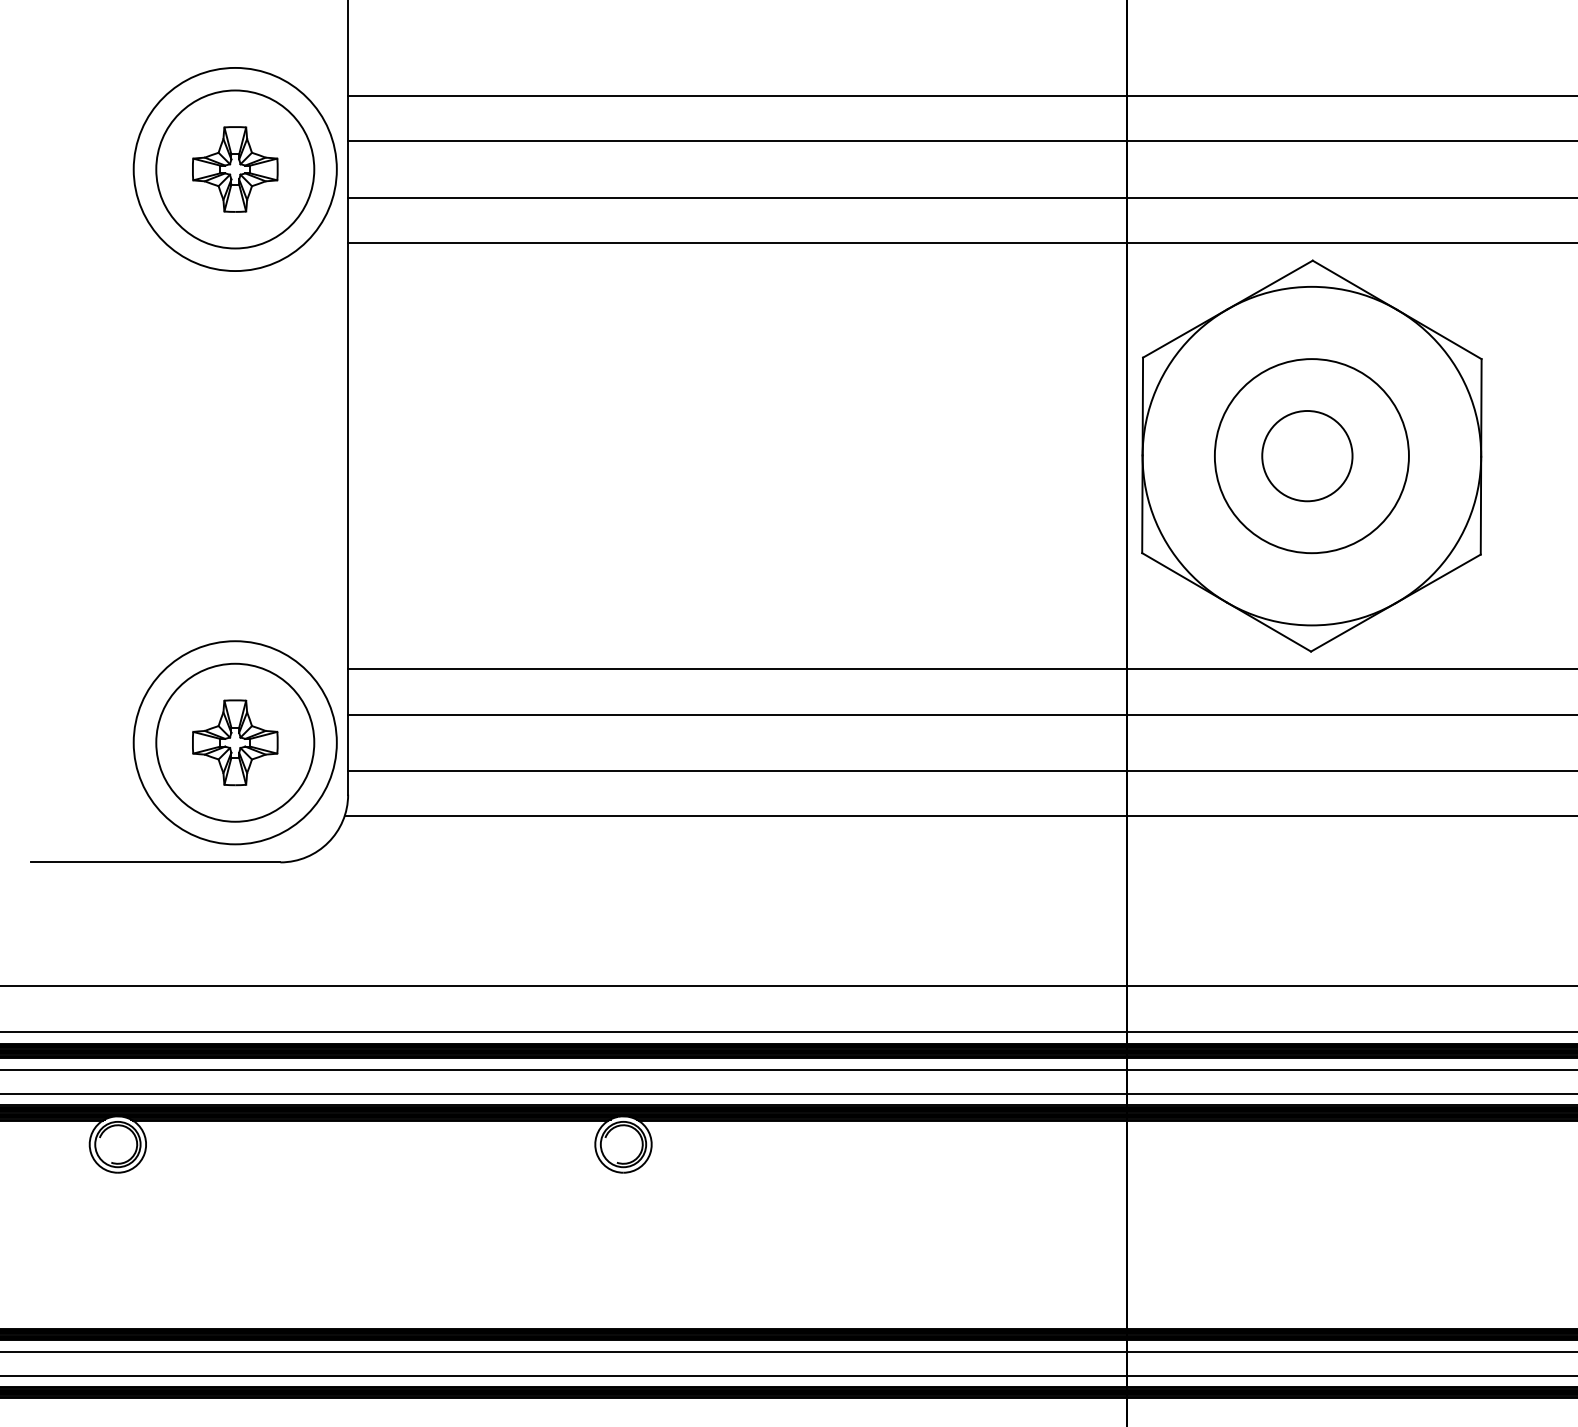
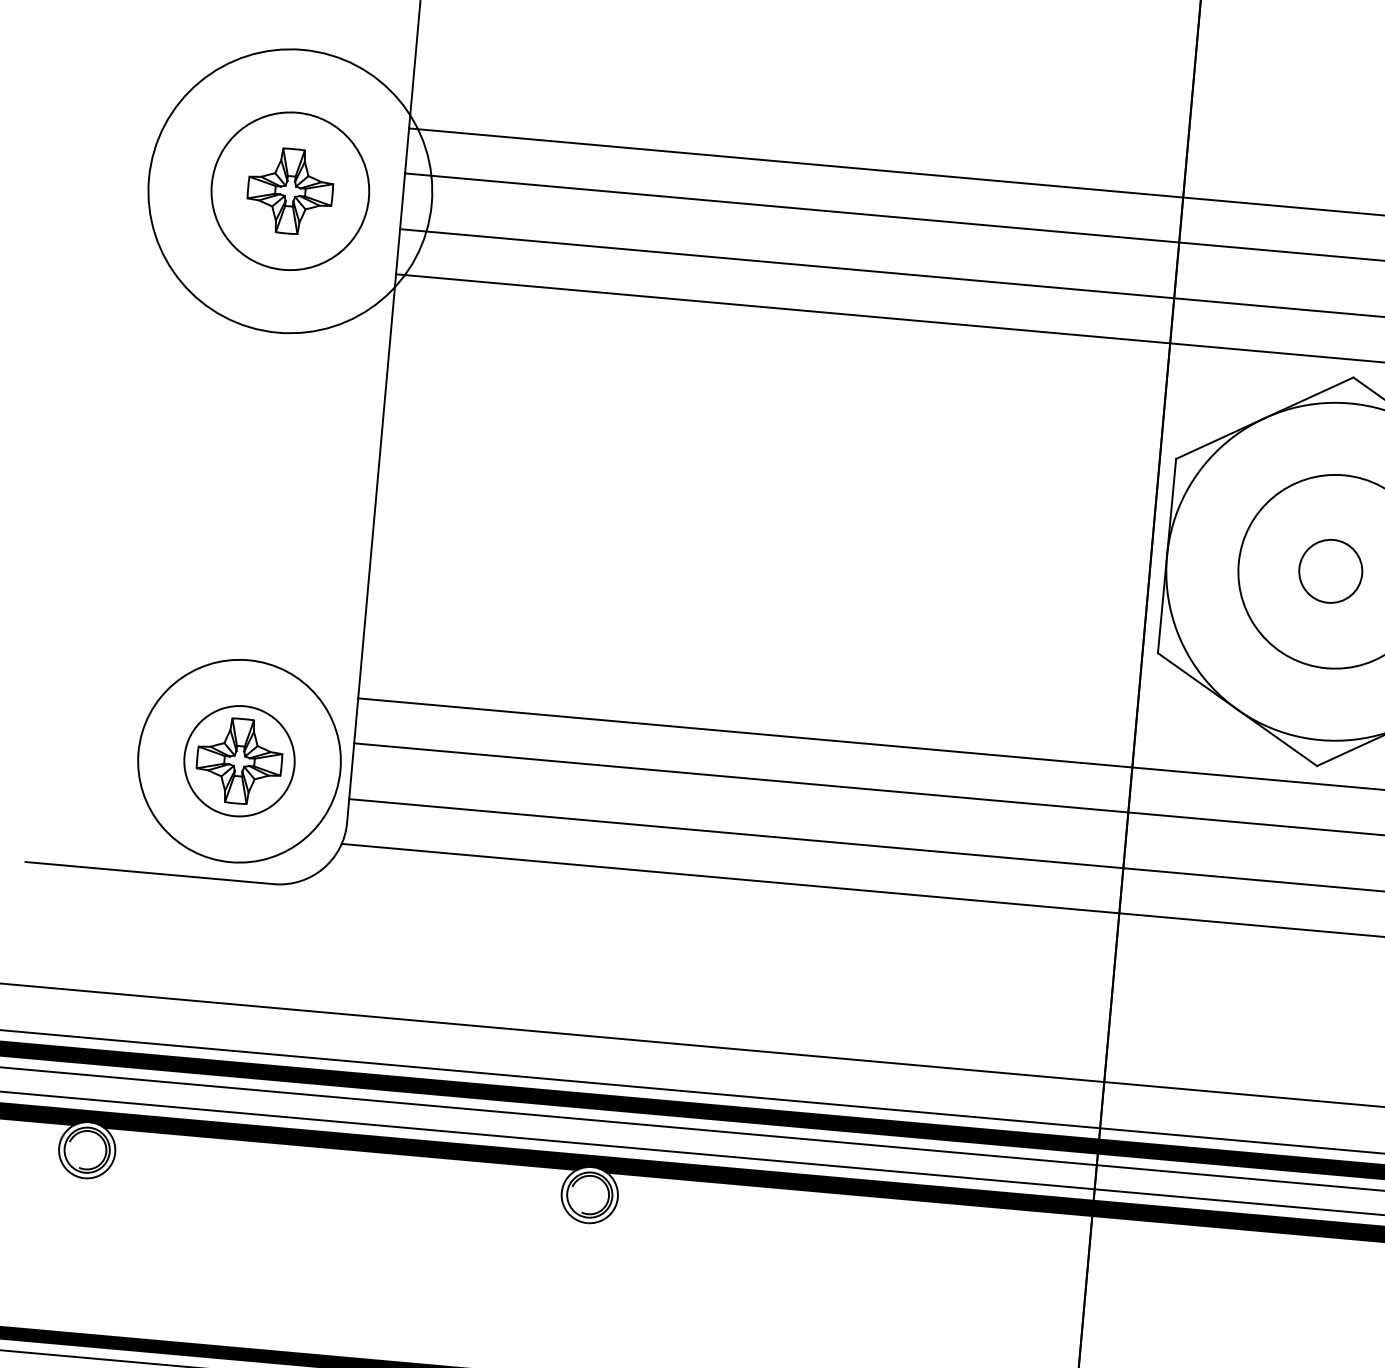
circle: (234, 169) -> (289, 191), size x1.4
circle: (1307, 456) -> (1330, 571), size x0.7
circle: (235, 742) -> (239, 760), size x0.7

